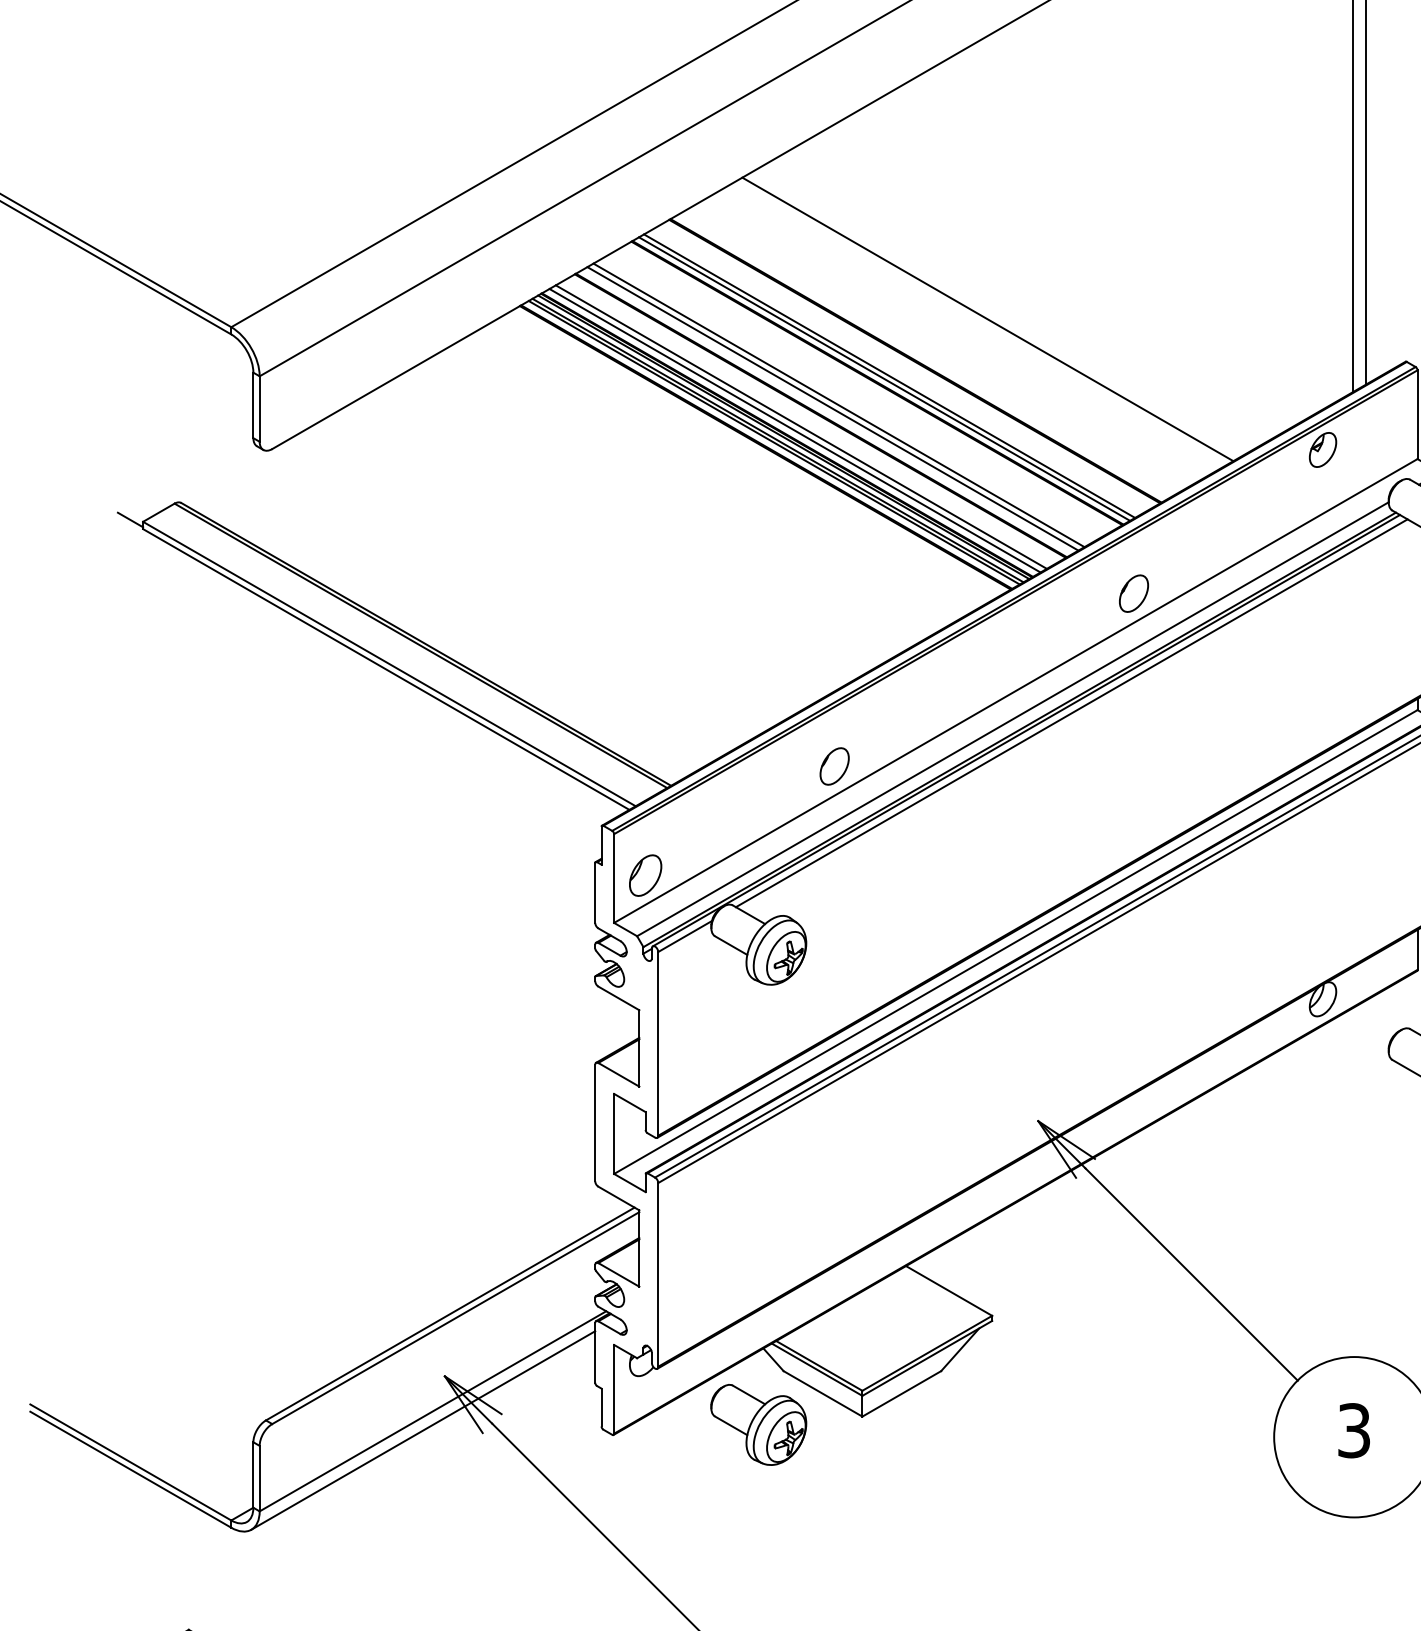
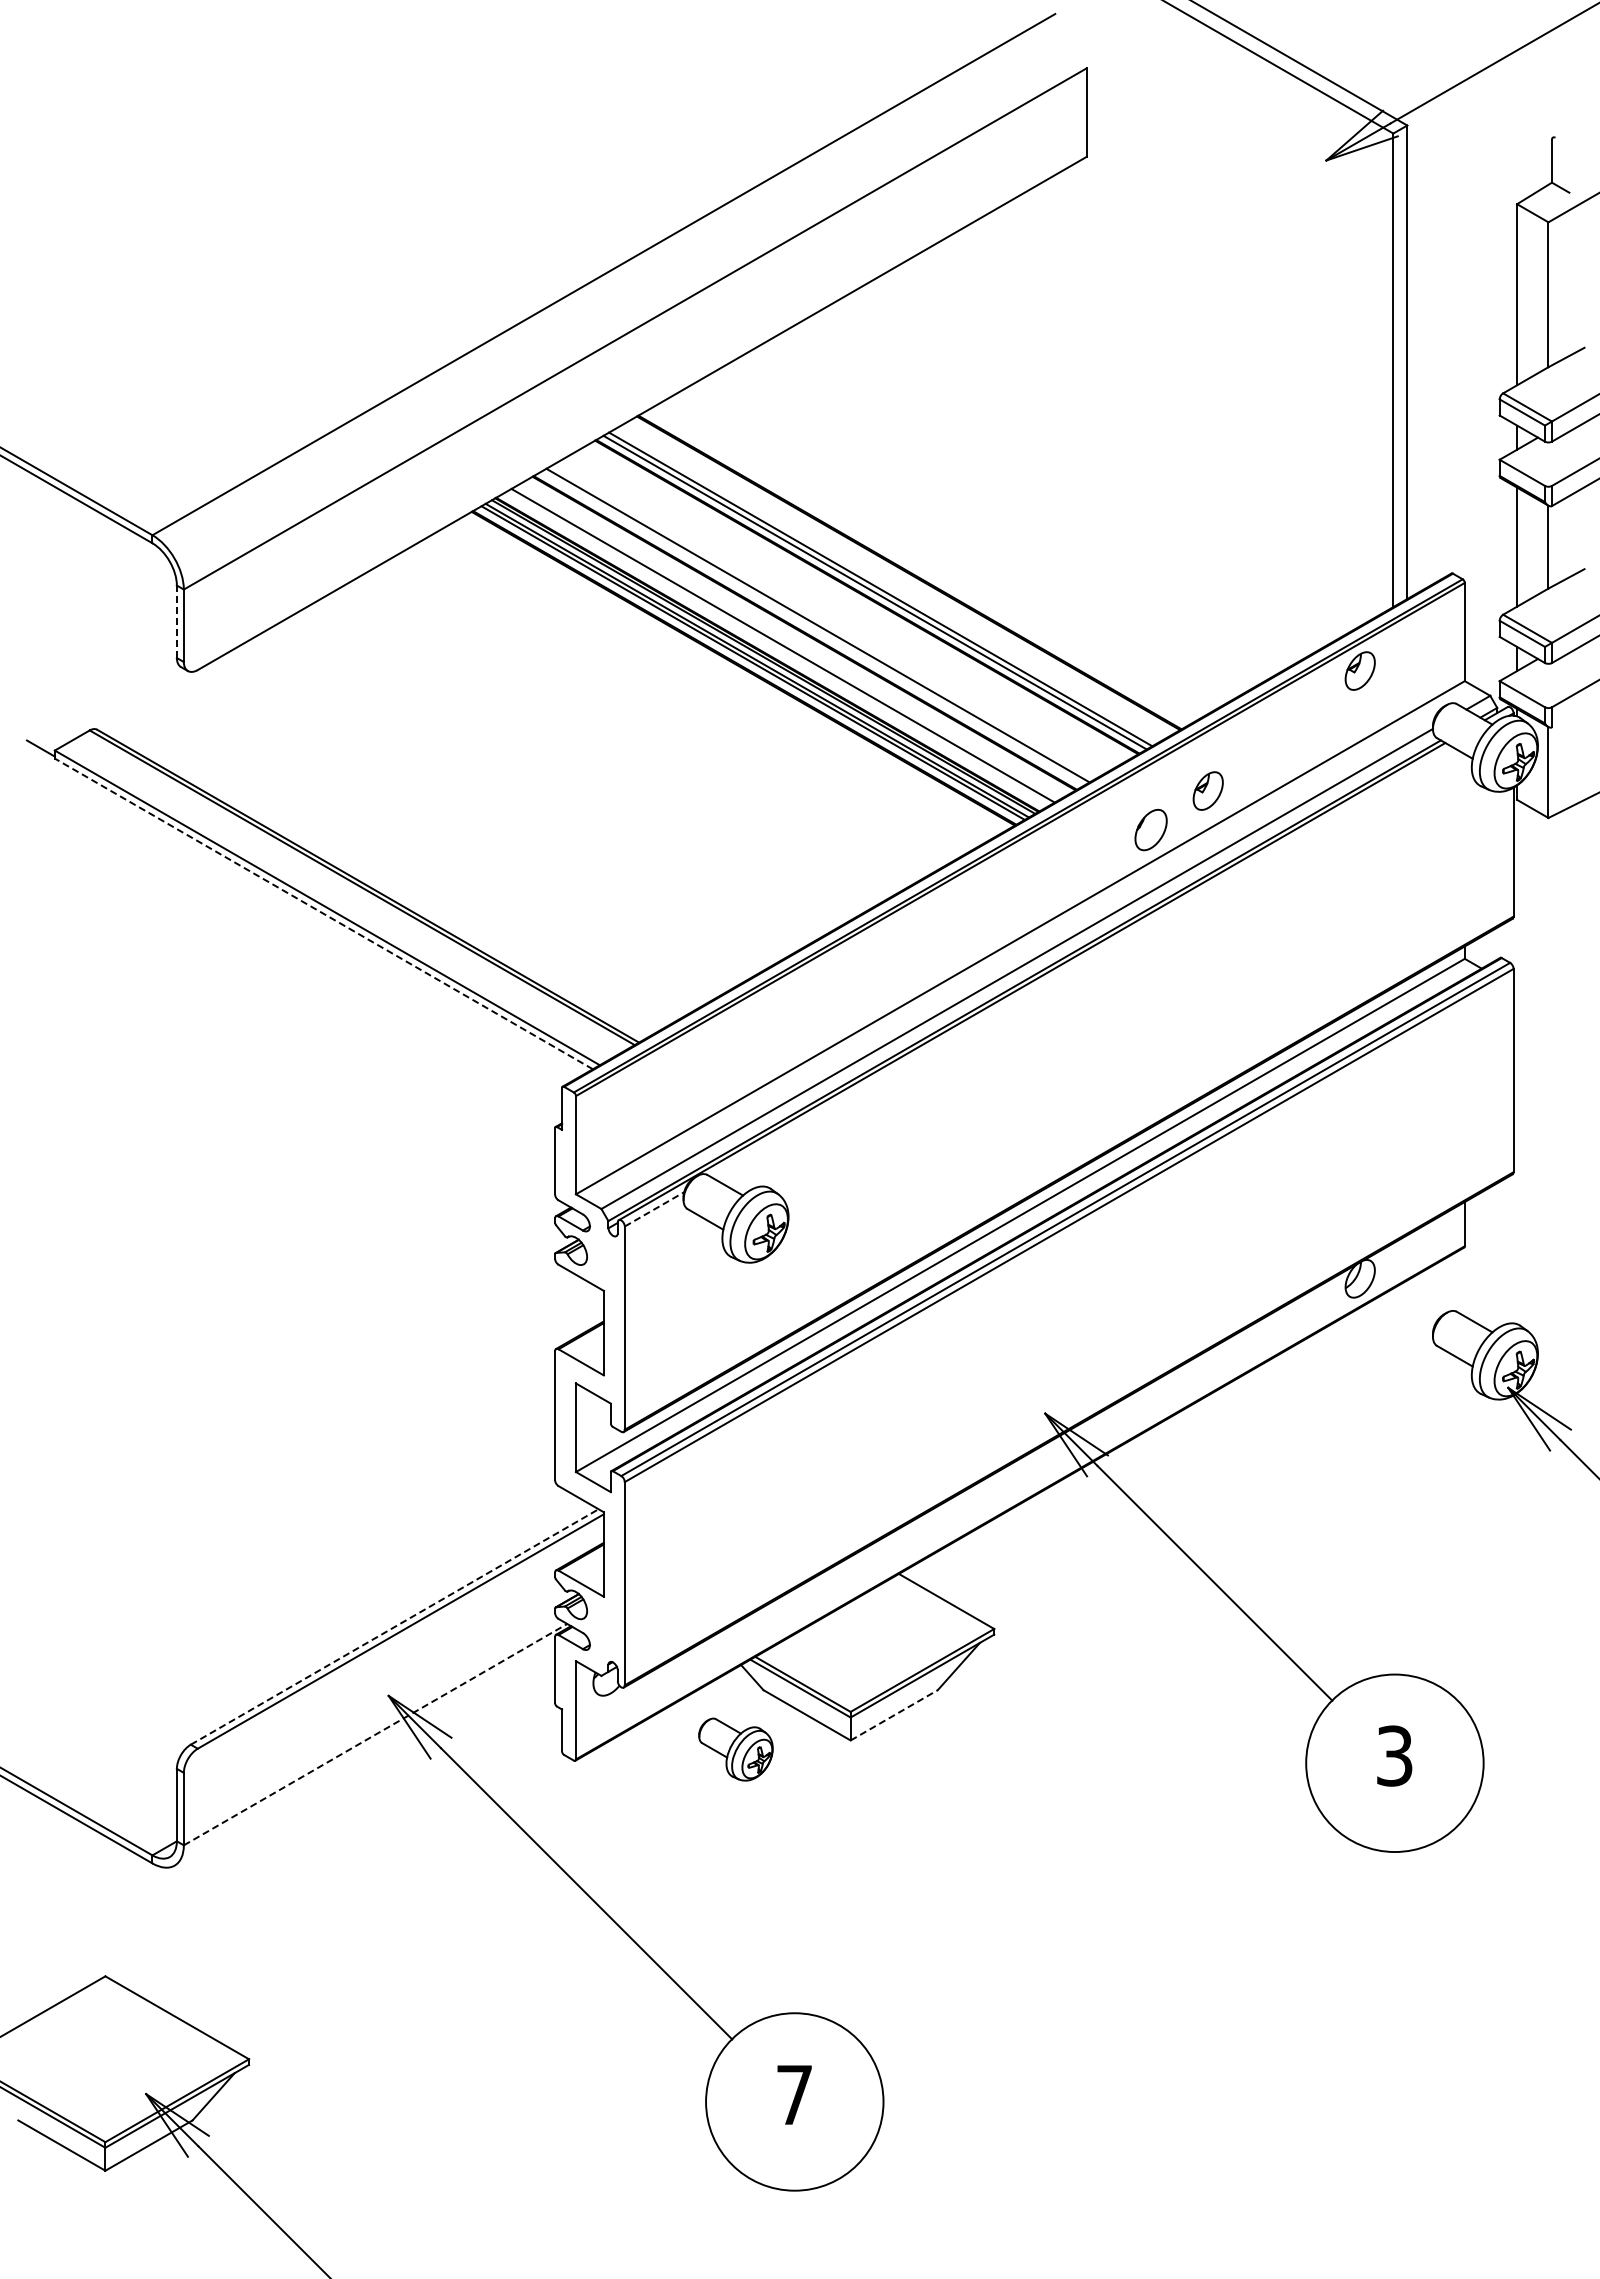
line: (987, 319) -> (989, 526), removed
line: (253, 405) -> (176, 621), solid -> dashed
line: (838, 405) -> (824, 621), removed
line: (794, 430) -> (775, 649), removed
part: (1184, 557) -> (1207, 790), added
line: (385, 669) -> (323, 913), solid -> dashed
line: (1071, 712) -> (1081, 961), removed
part: (834, 766) -> (819, 1021), removed
part: (645, 875) -> (610, 1141), removed
line: (685, 936) -> (654, 1209), solid -> dashed
line: (450, 1313) -> (395, 1626), solid -> dashed
line: (902, 1394) -> (894, 1715), solid -> dashed
line: (433, 1411) -> (376, 1734), solid -> dashed
part: (758, 1424) -> (735, 1749), size x0.7
line: (422, 1430) -> (364, 1755), removed

